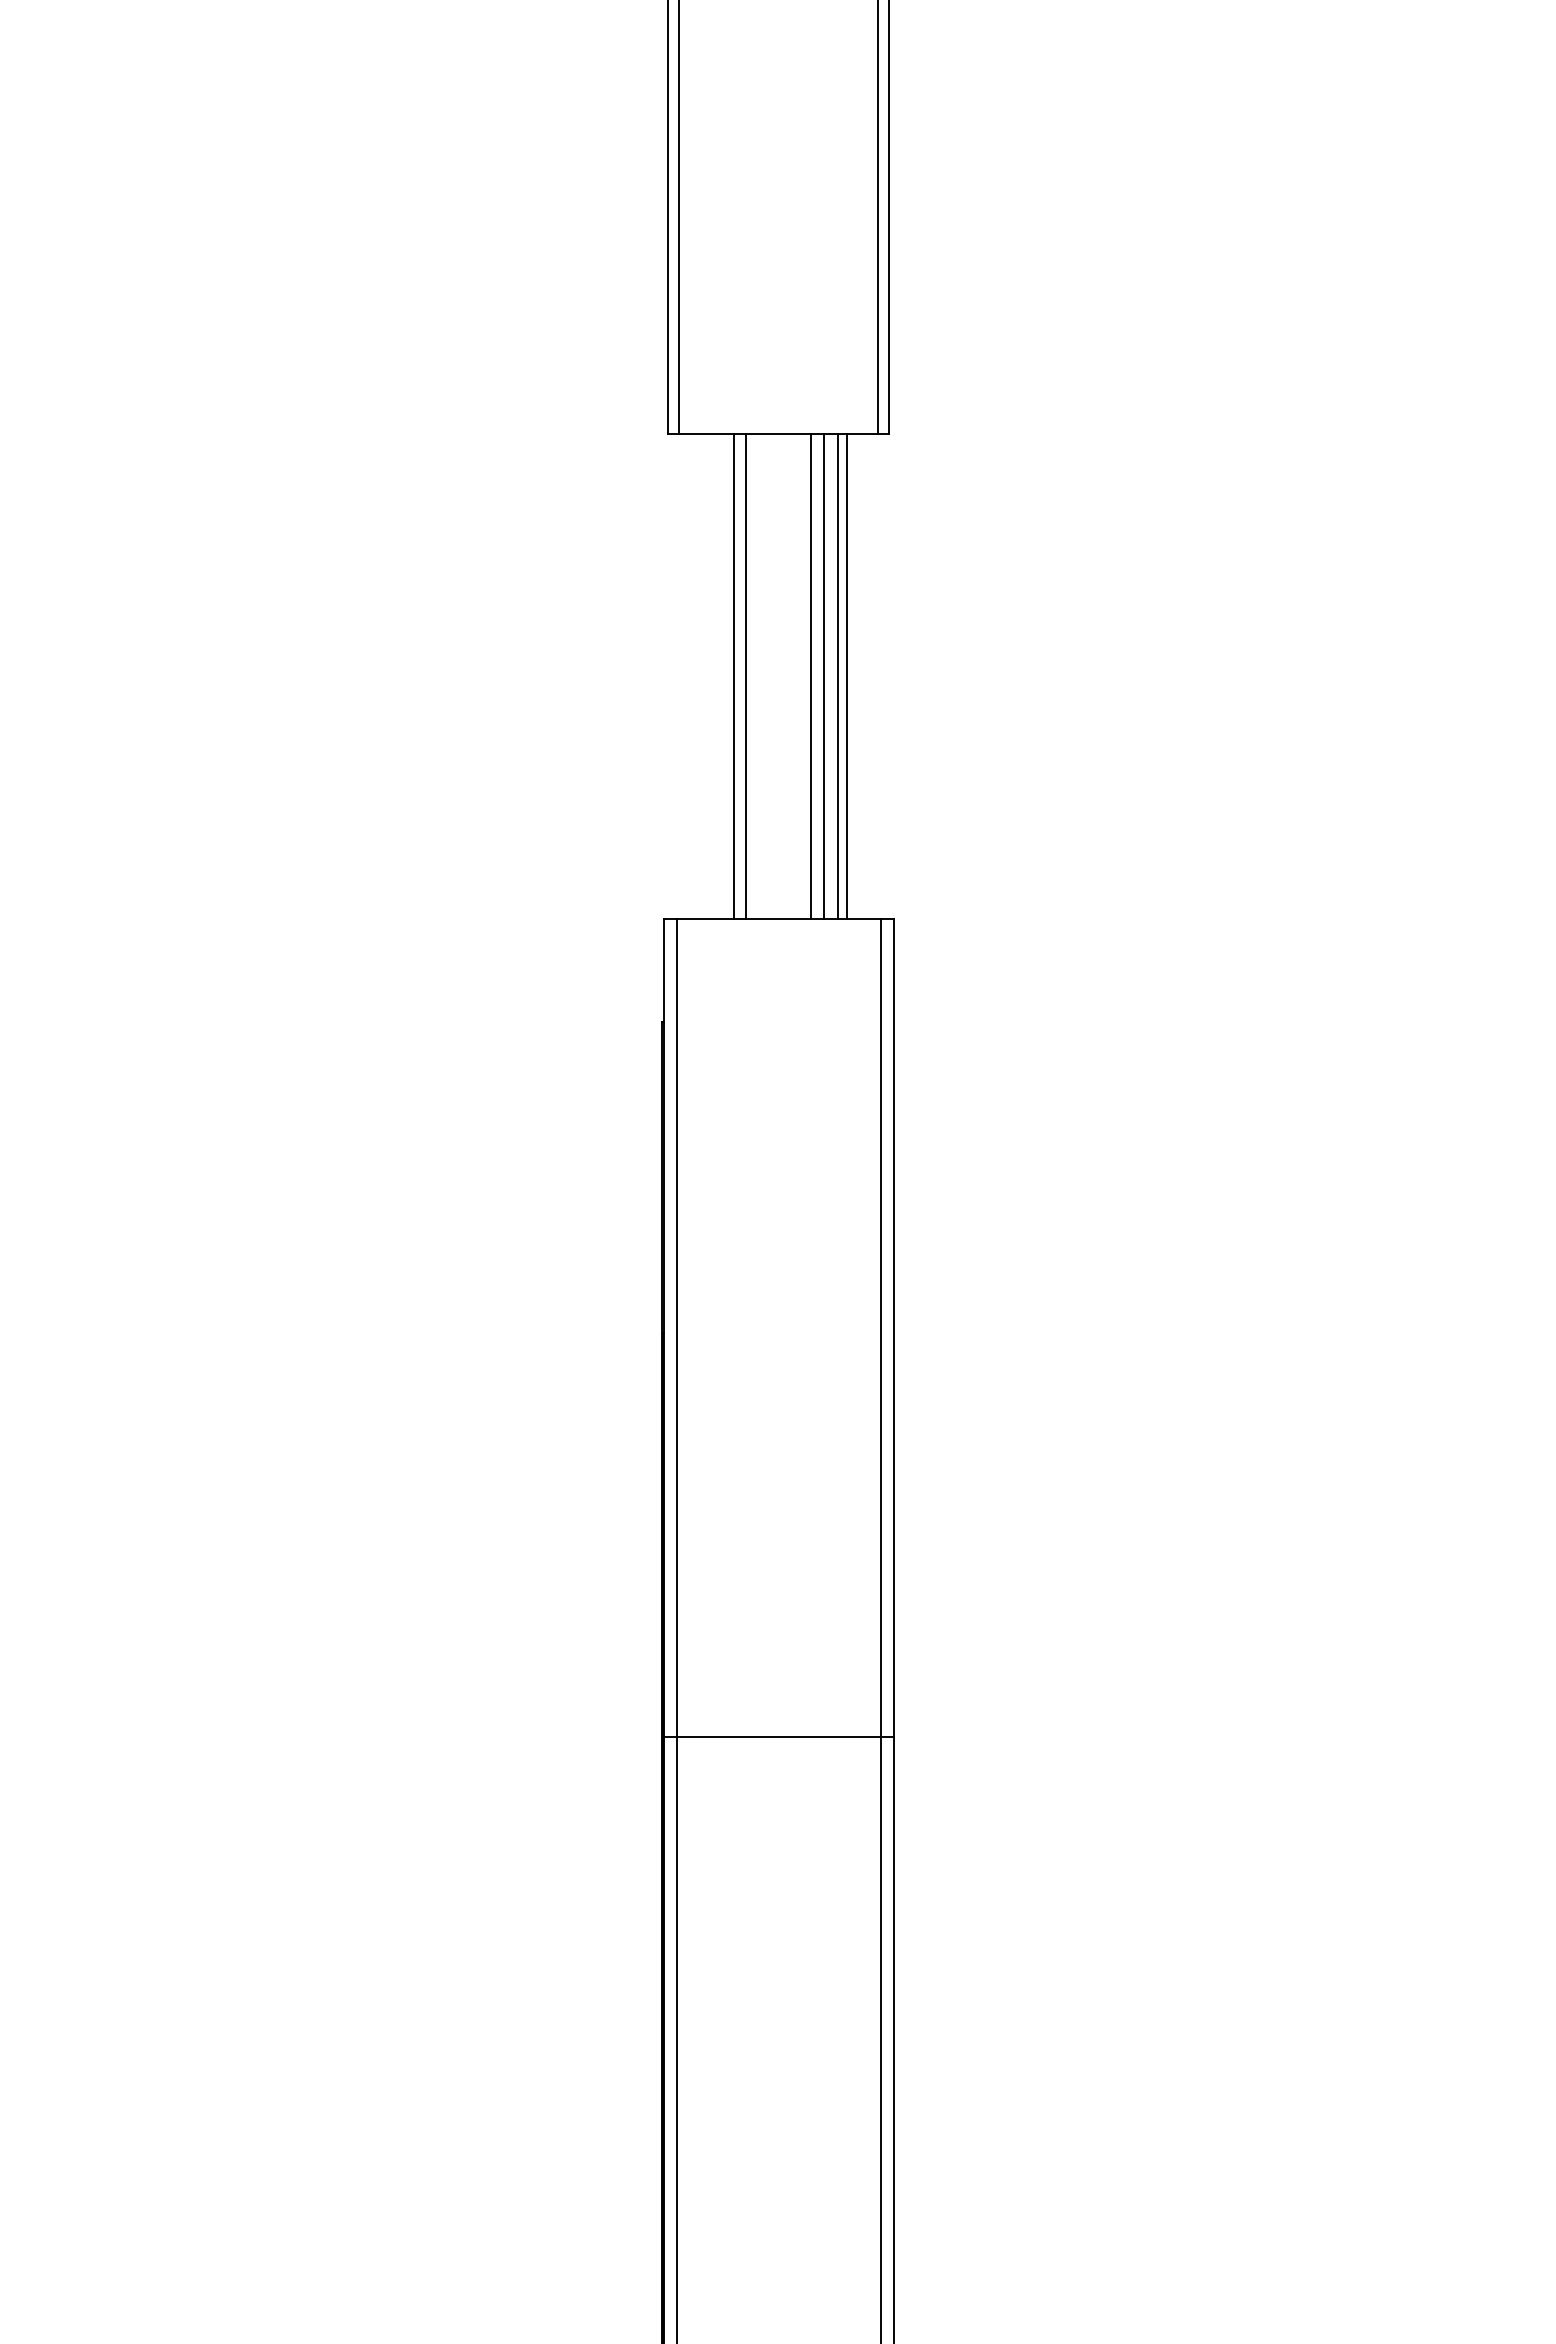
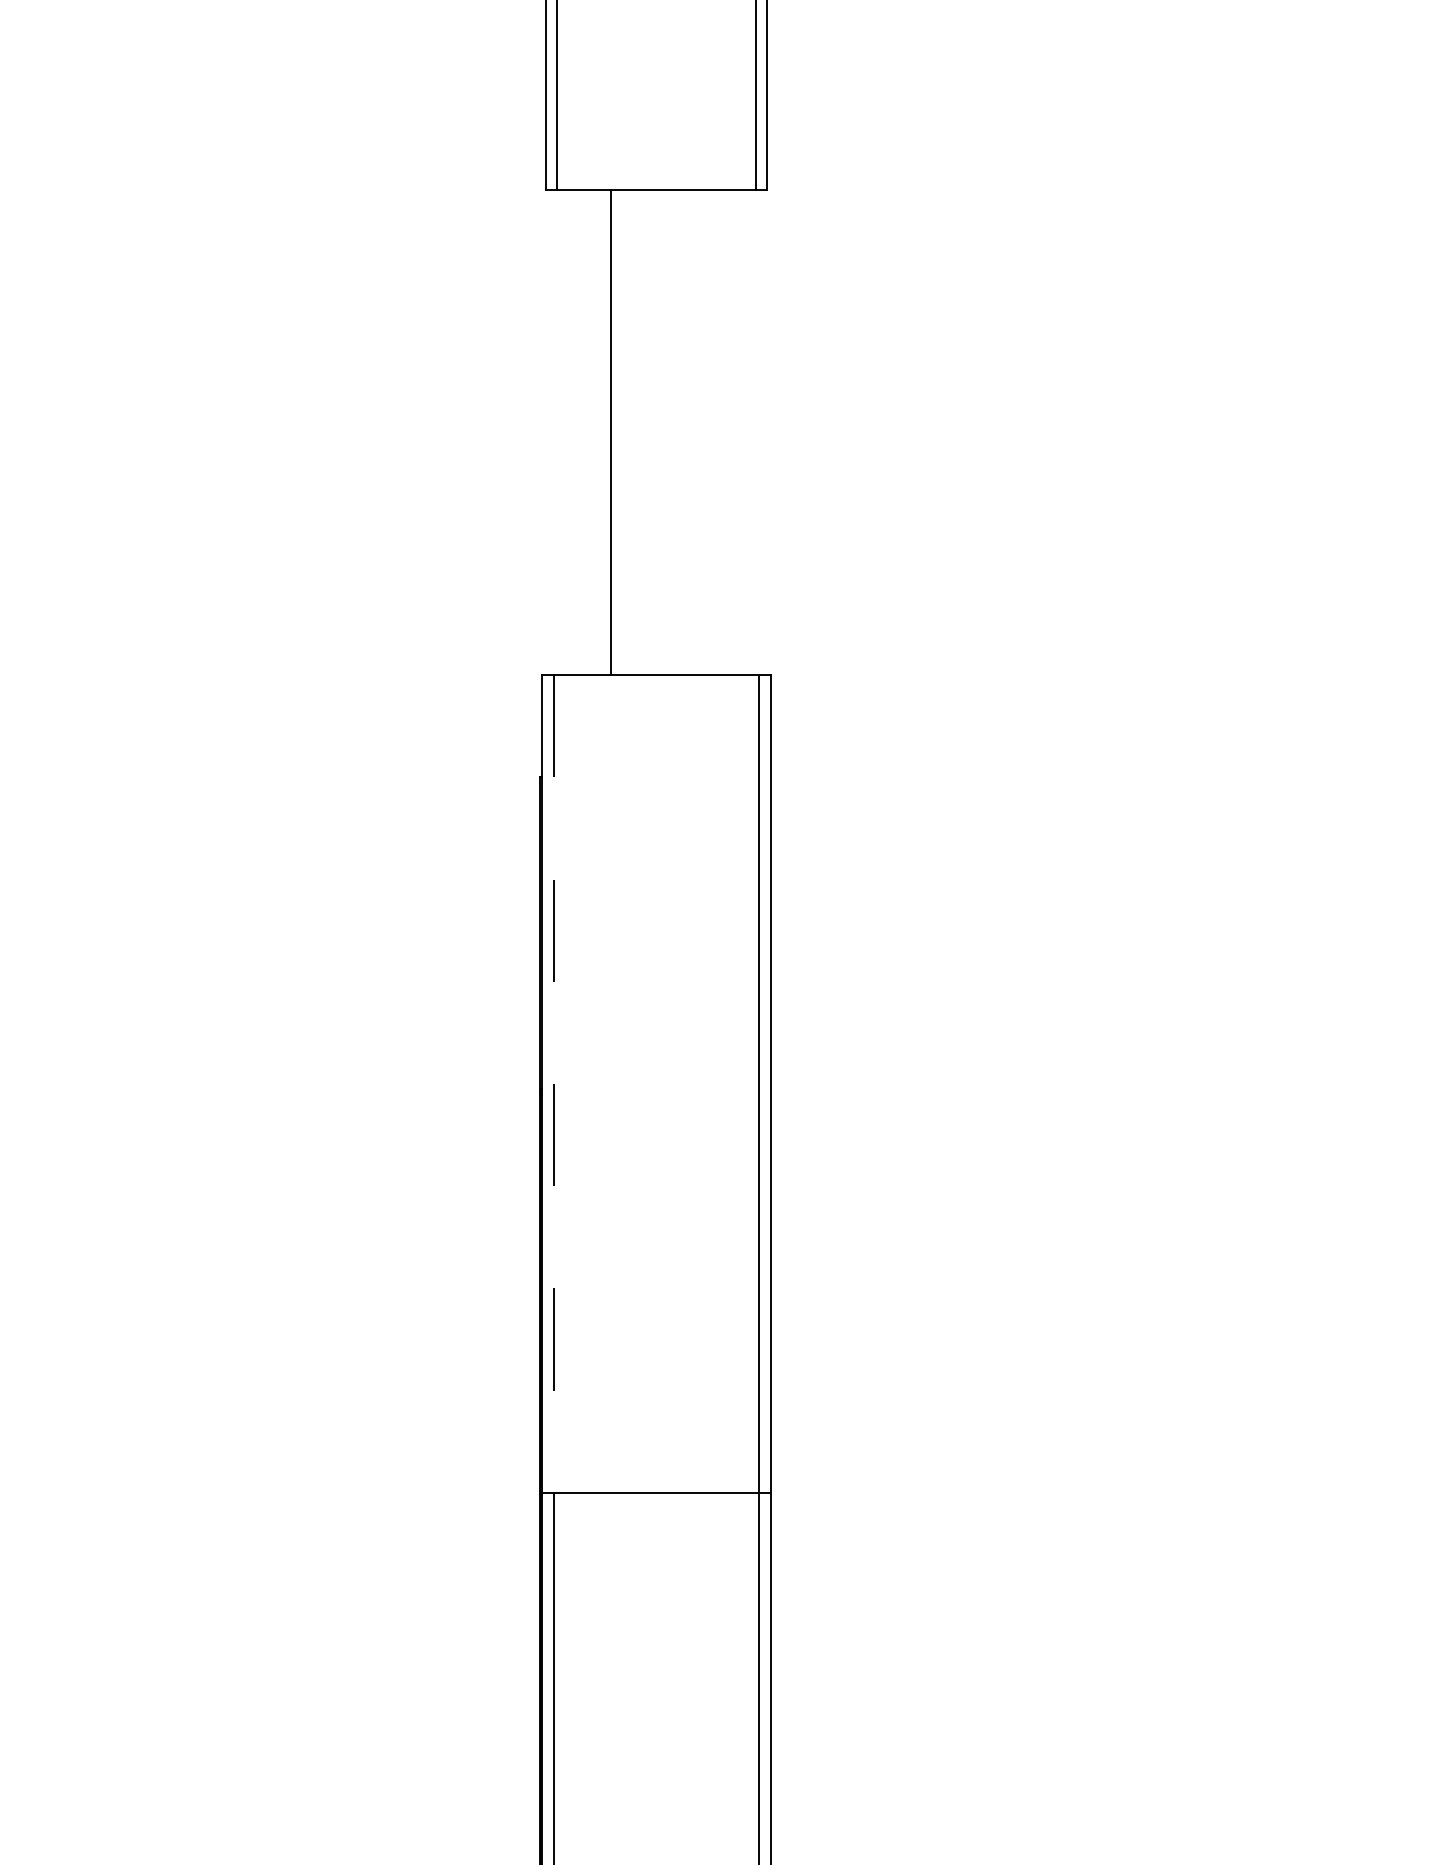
line: (746, 676) -> (624, 432), removed
line: (811, 676) -> (689, 432), removed
line: (823, 676) -> (701, 432), removed
line: (838, 676) -> (716, 432), removed
line: (846, 676) -> (724, 432), removed
line: (676, 1328) -> (554, 1084), solid -> dashed

